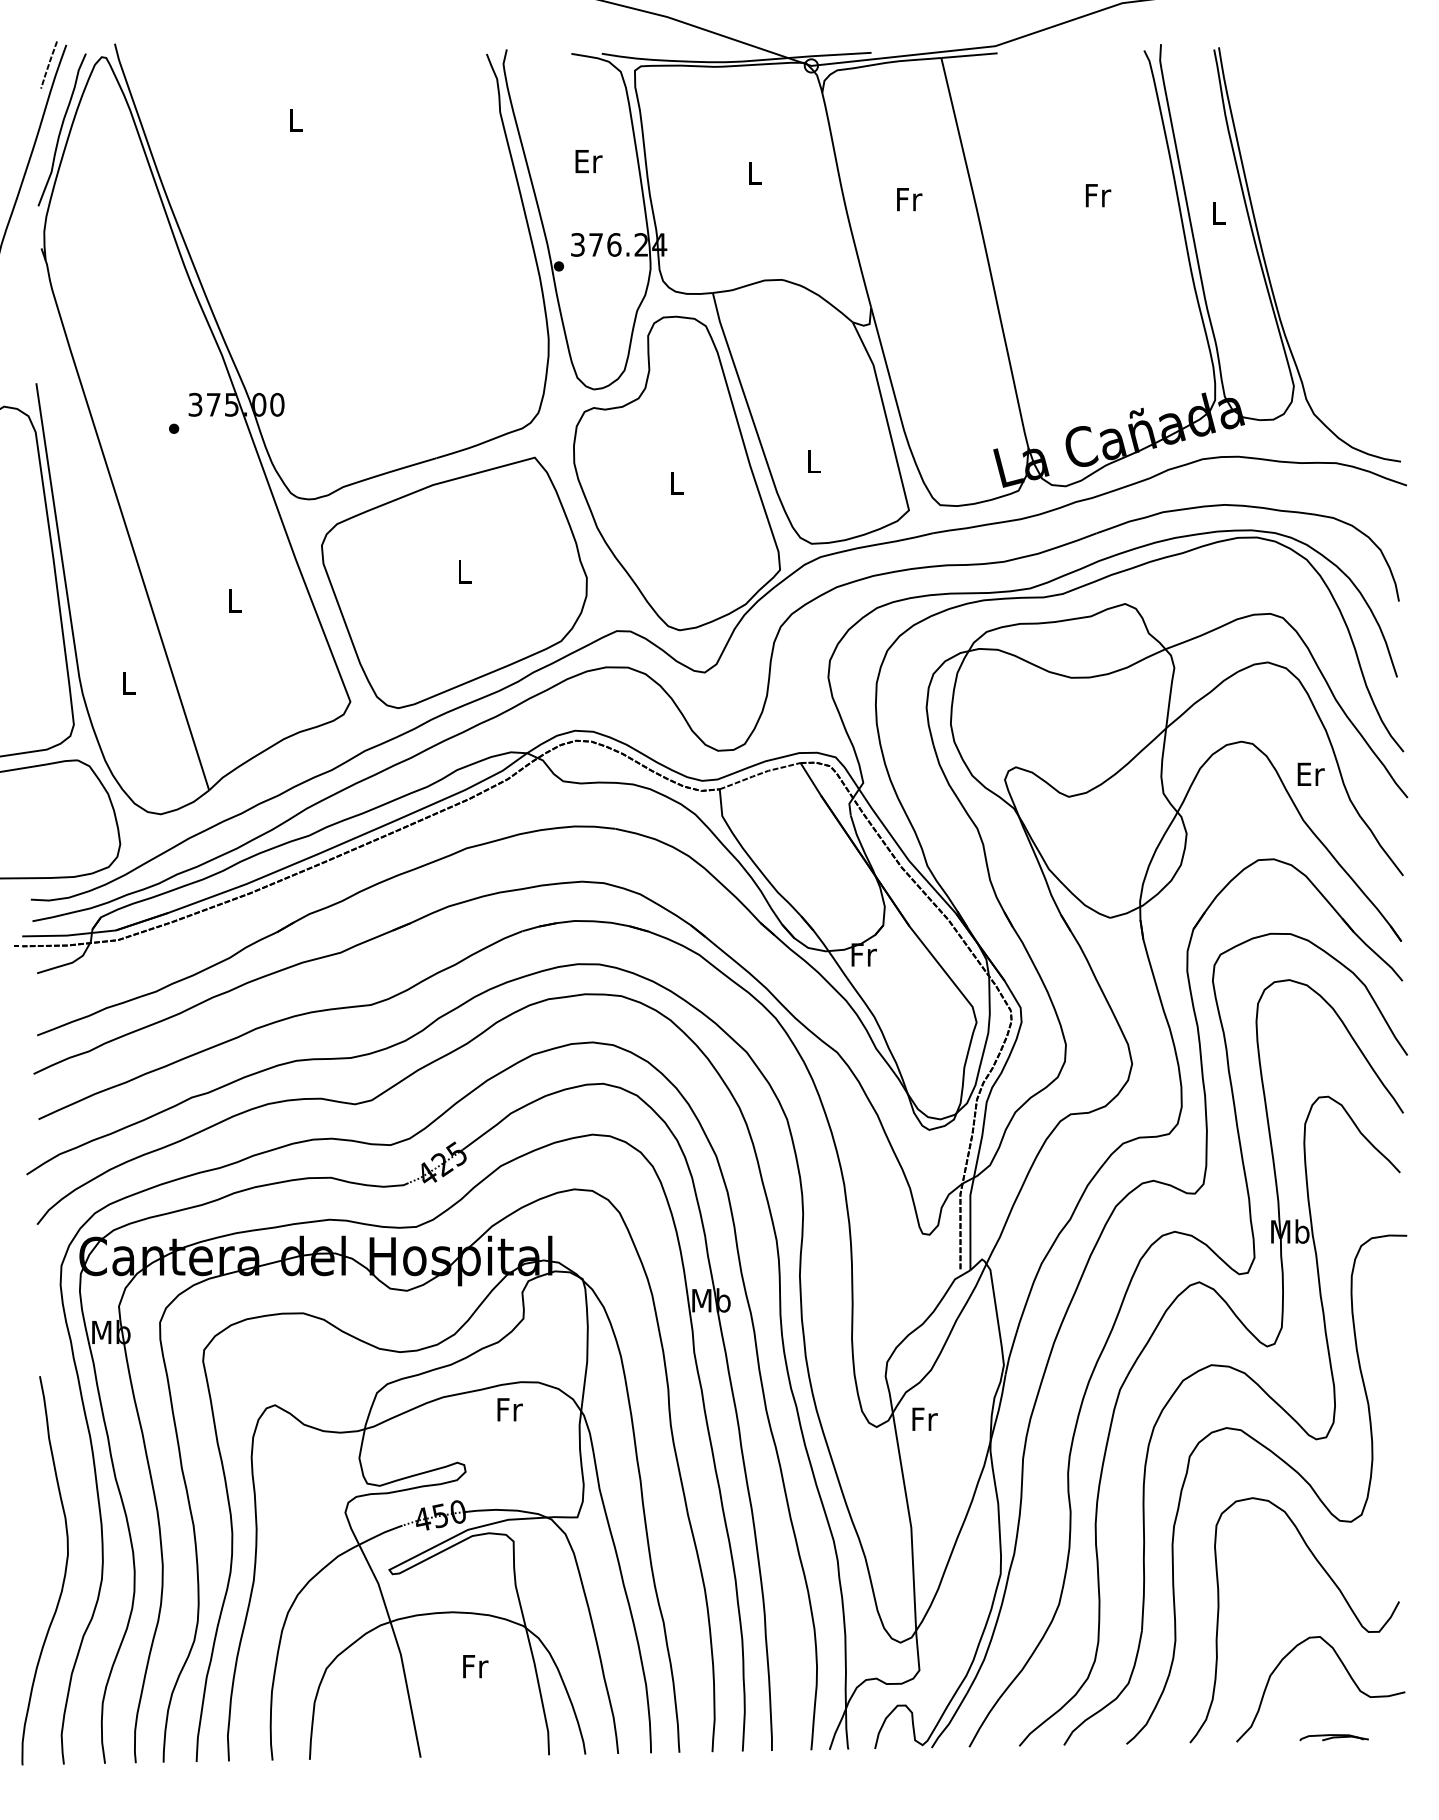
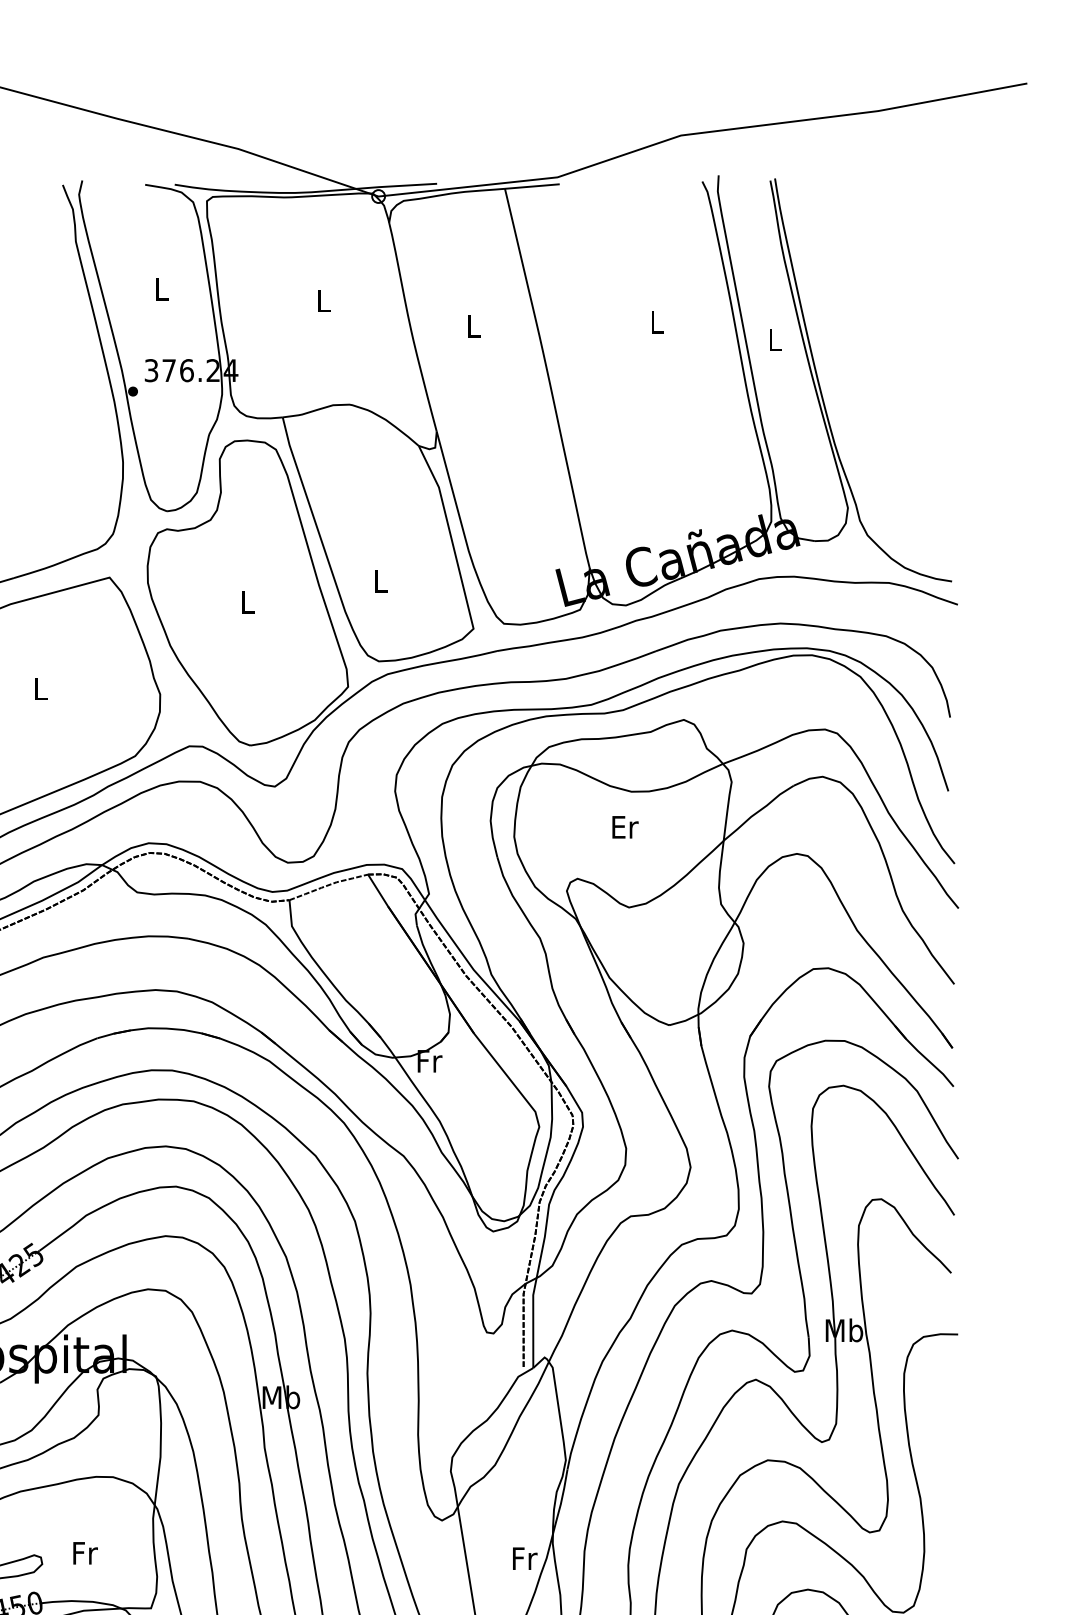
text: (588, 161) -> (161, 289), Er -> L
text: (1098, 195) -> (657, 322), Fr -> L
text: (909, 199) -> (474, 326), Fr -> L
text: (1310, 773) -> (624, 826), moved
text: (509, 1409) -> (84, 1553), moved
text: (924, 1418) -> (524, 1557), moved

